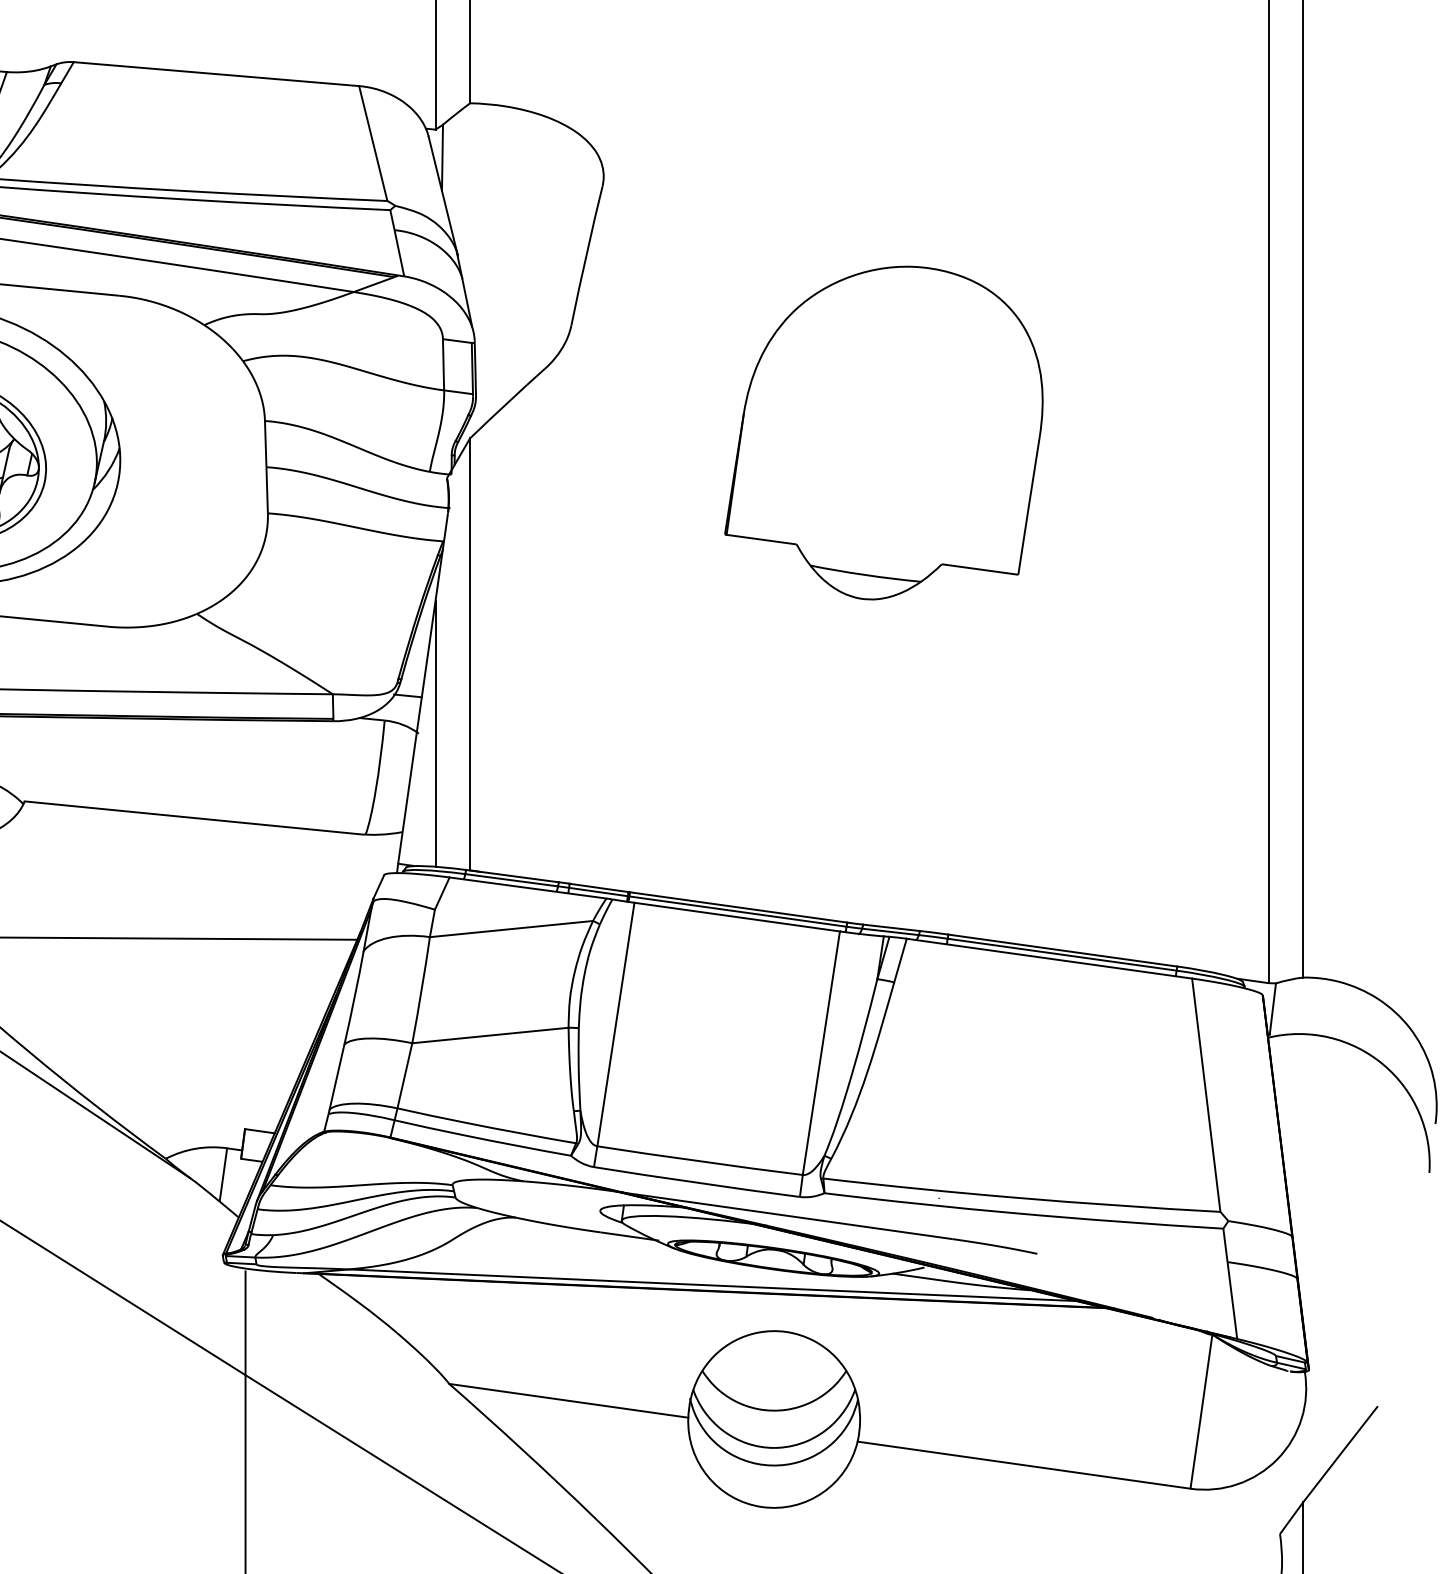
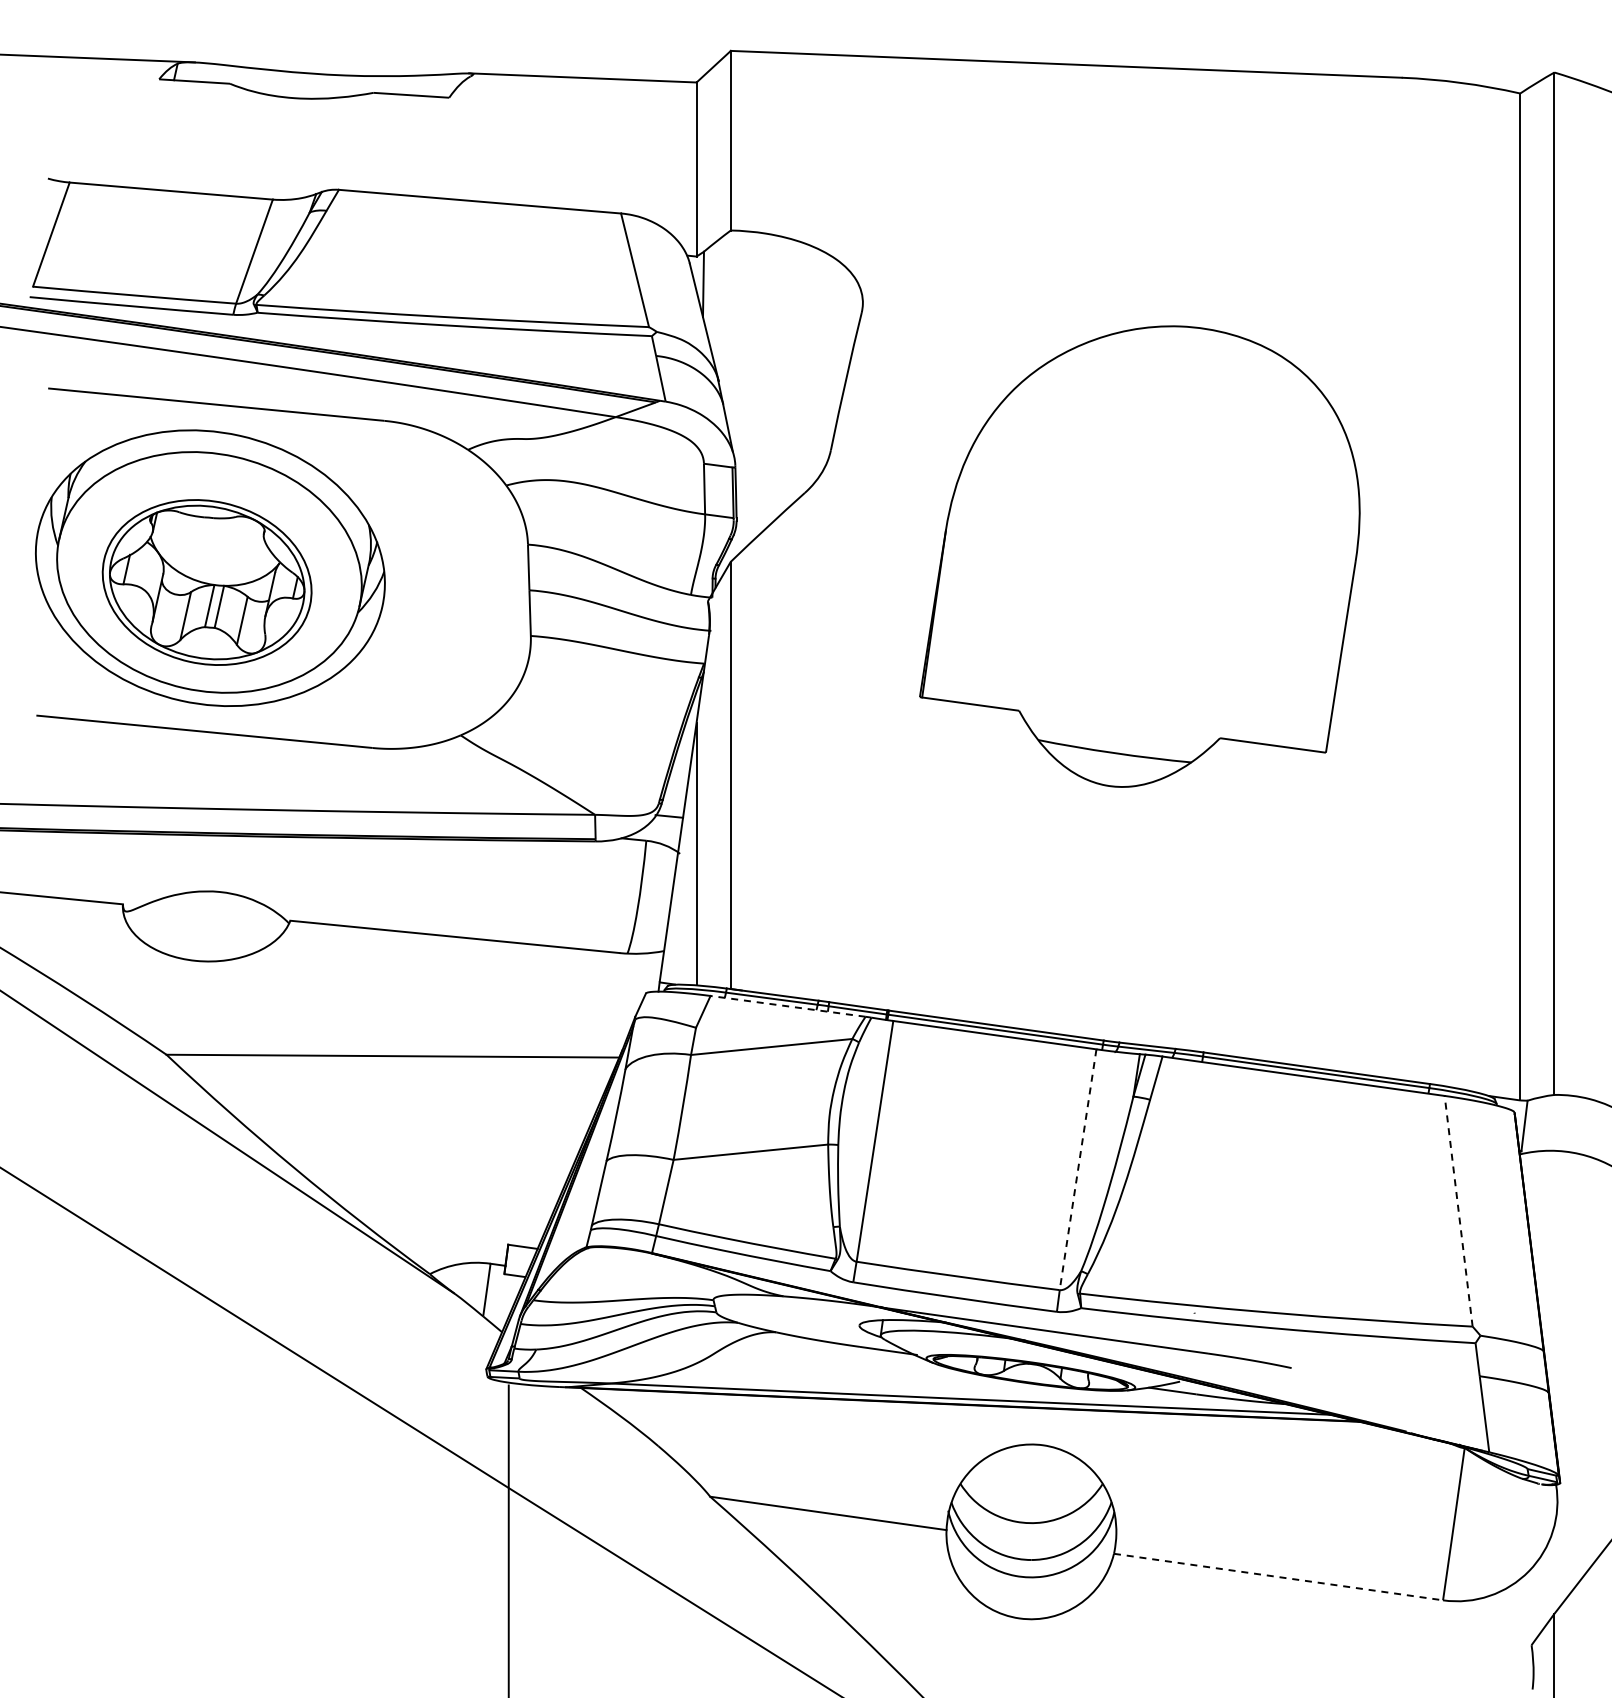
part: (883, 432) -> (1139, 556), size x1.4
line: (527, 888) -> (787, 1006), solid -> dashed
line: (821, 1052) -> (1078, 1169), solid -> dashed
line: (1206, 1094) -> (1458, 1210), solid -> dashed
line: (1025, 1465) -> (1279, 1577), solid -> dashed

